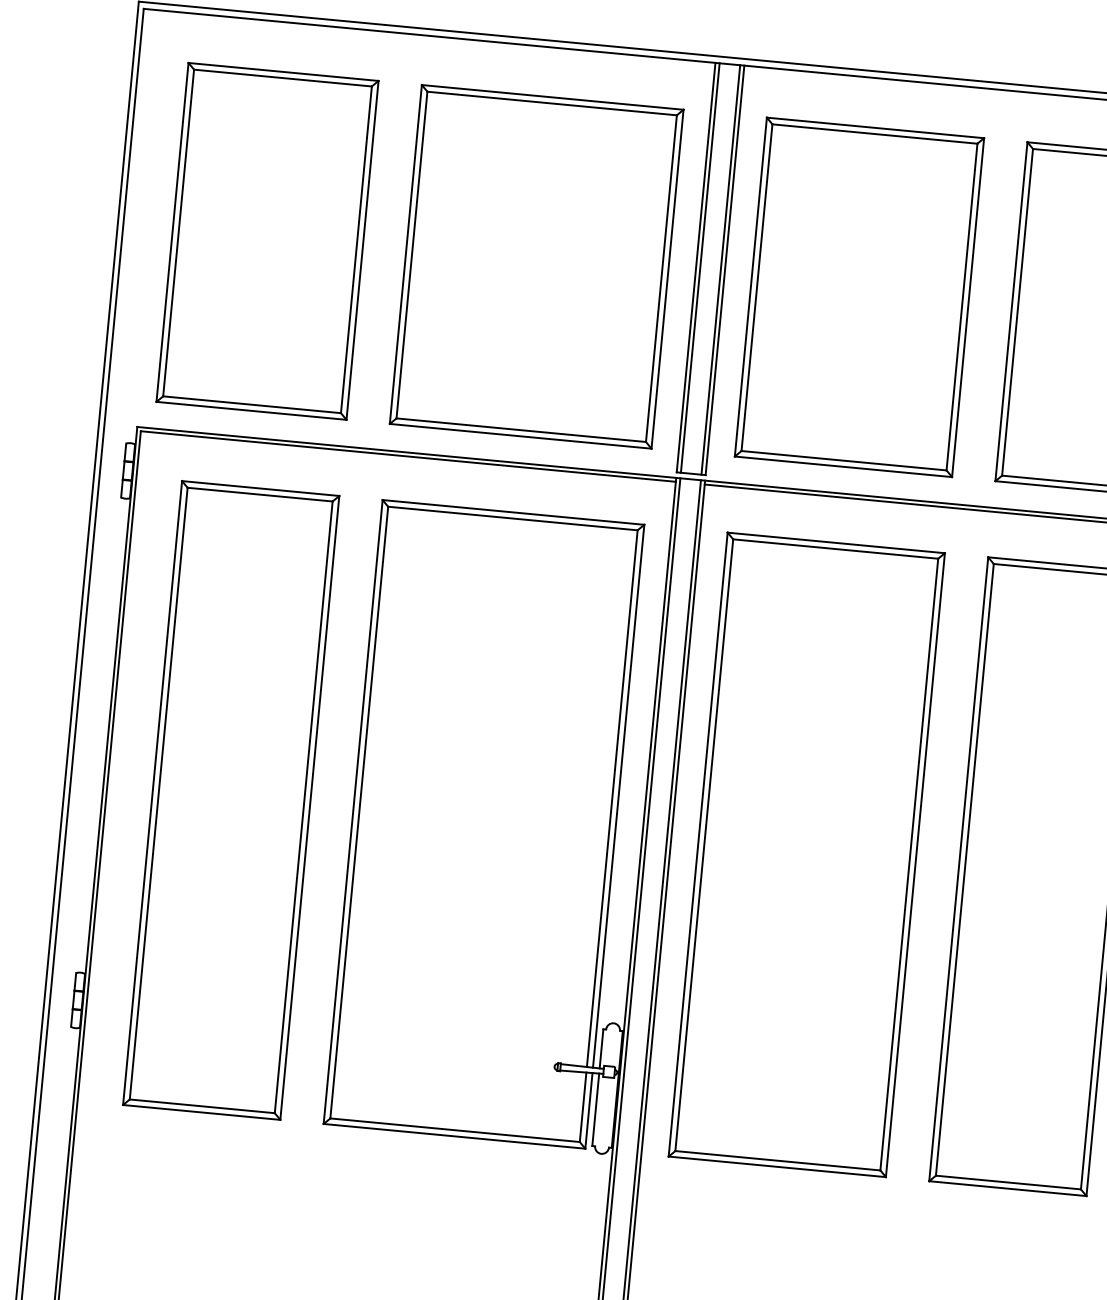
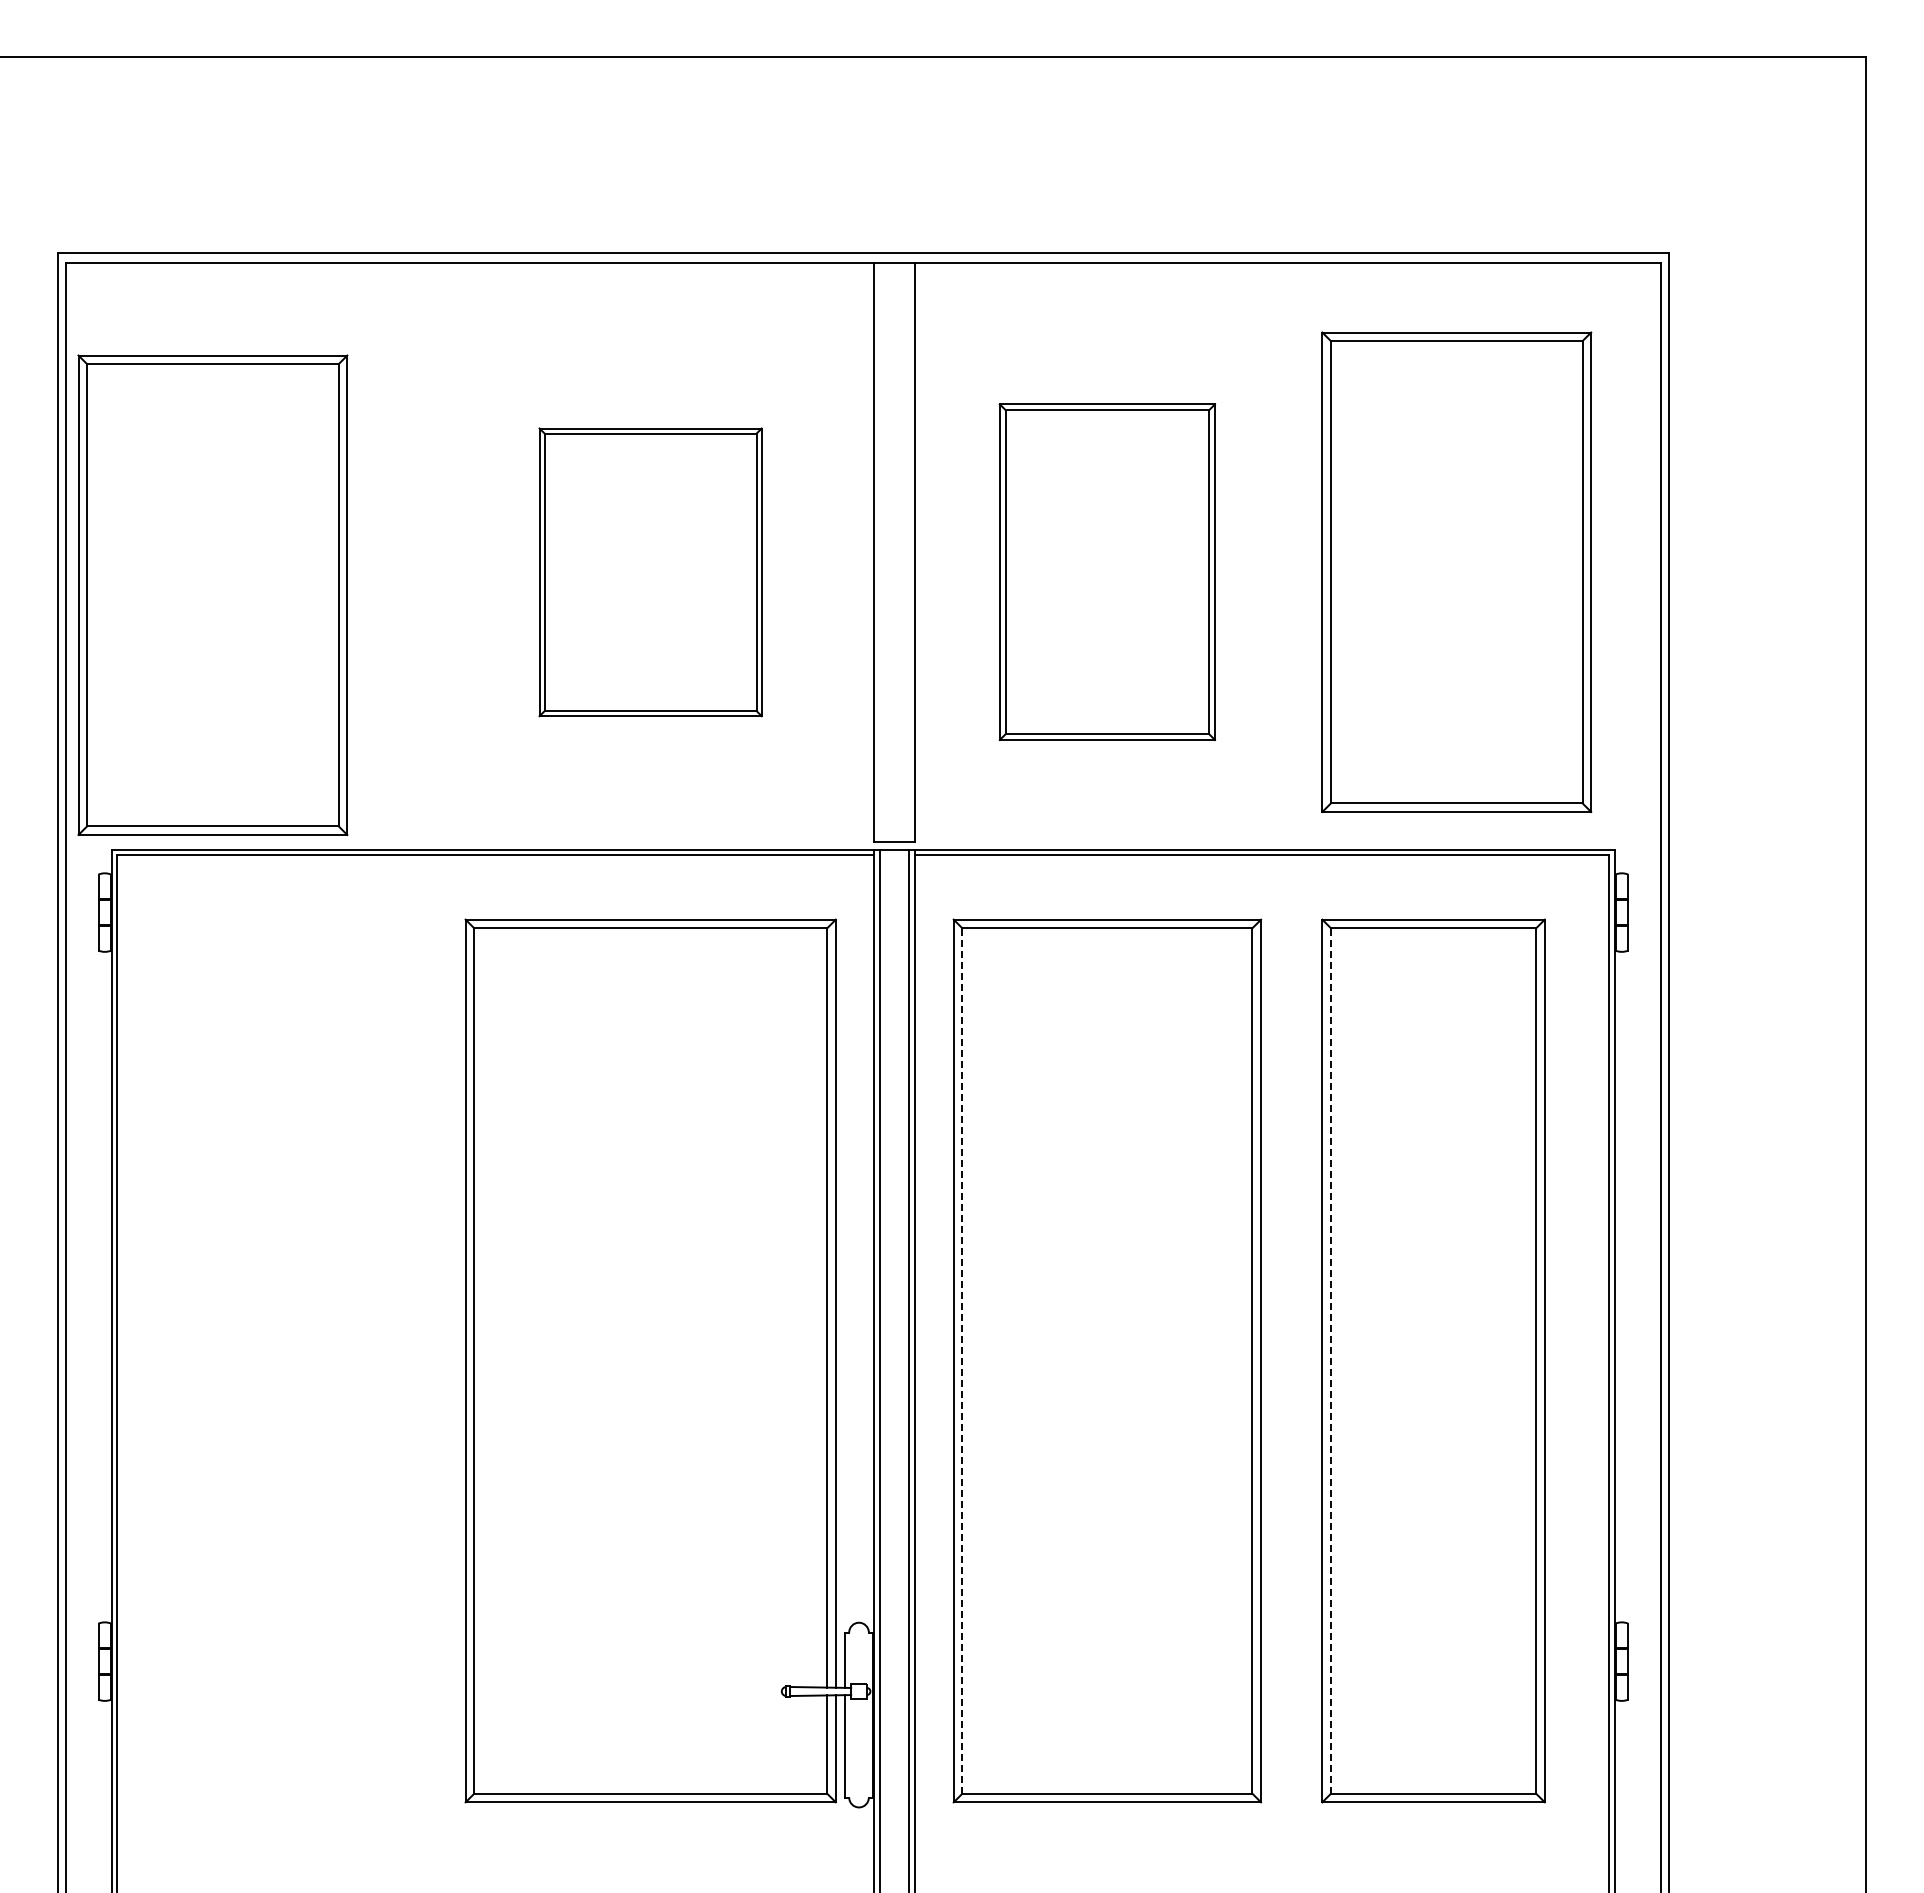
part: (267, 241) -> (212, 595), moved
part: (536, 267) -> (650, 572), size x0.6
line: (700, 267) -> (880, 551), removed
line: (720, 269) -> (909, 551), removed
part: (859, 296) -> (1107, 571), size x0.7
part: (230, 800) -> (292, 1360), removed
line: (704, 845) -> (962, 1361), solid -> dashed
line: (965, 870) -> (1331, 1361), solid -> dashed

